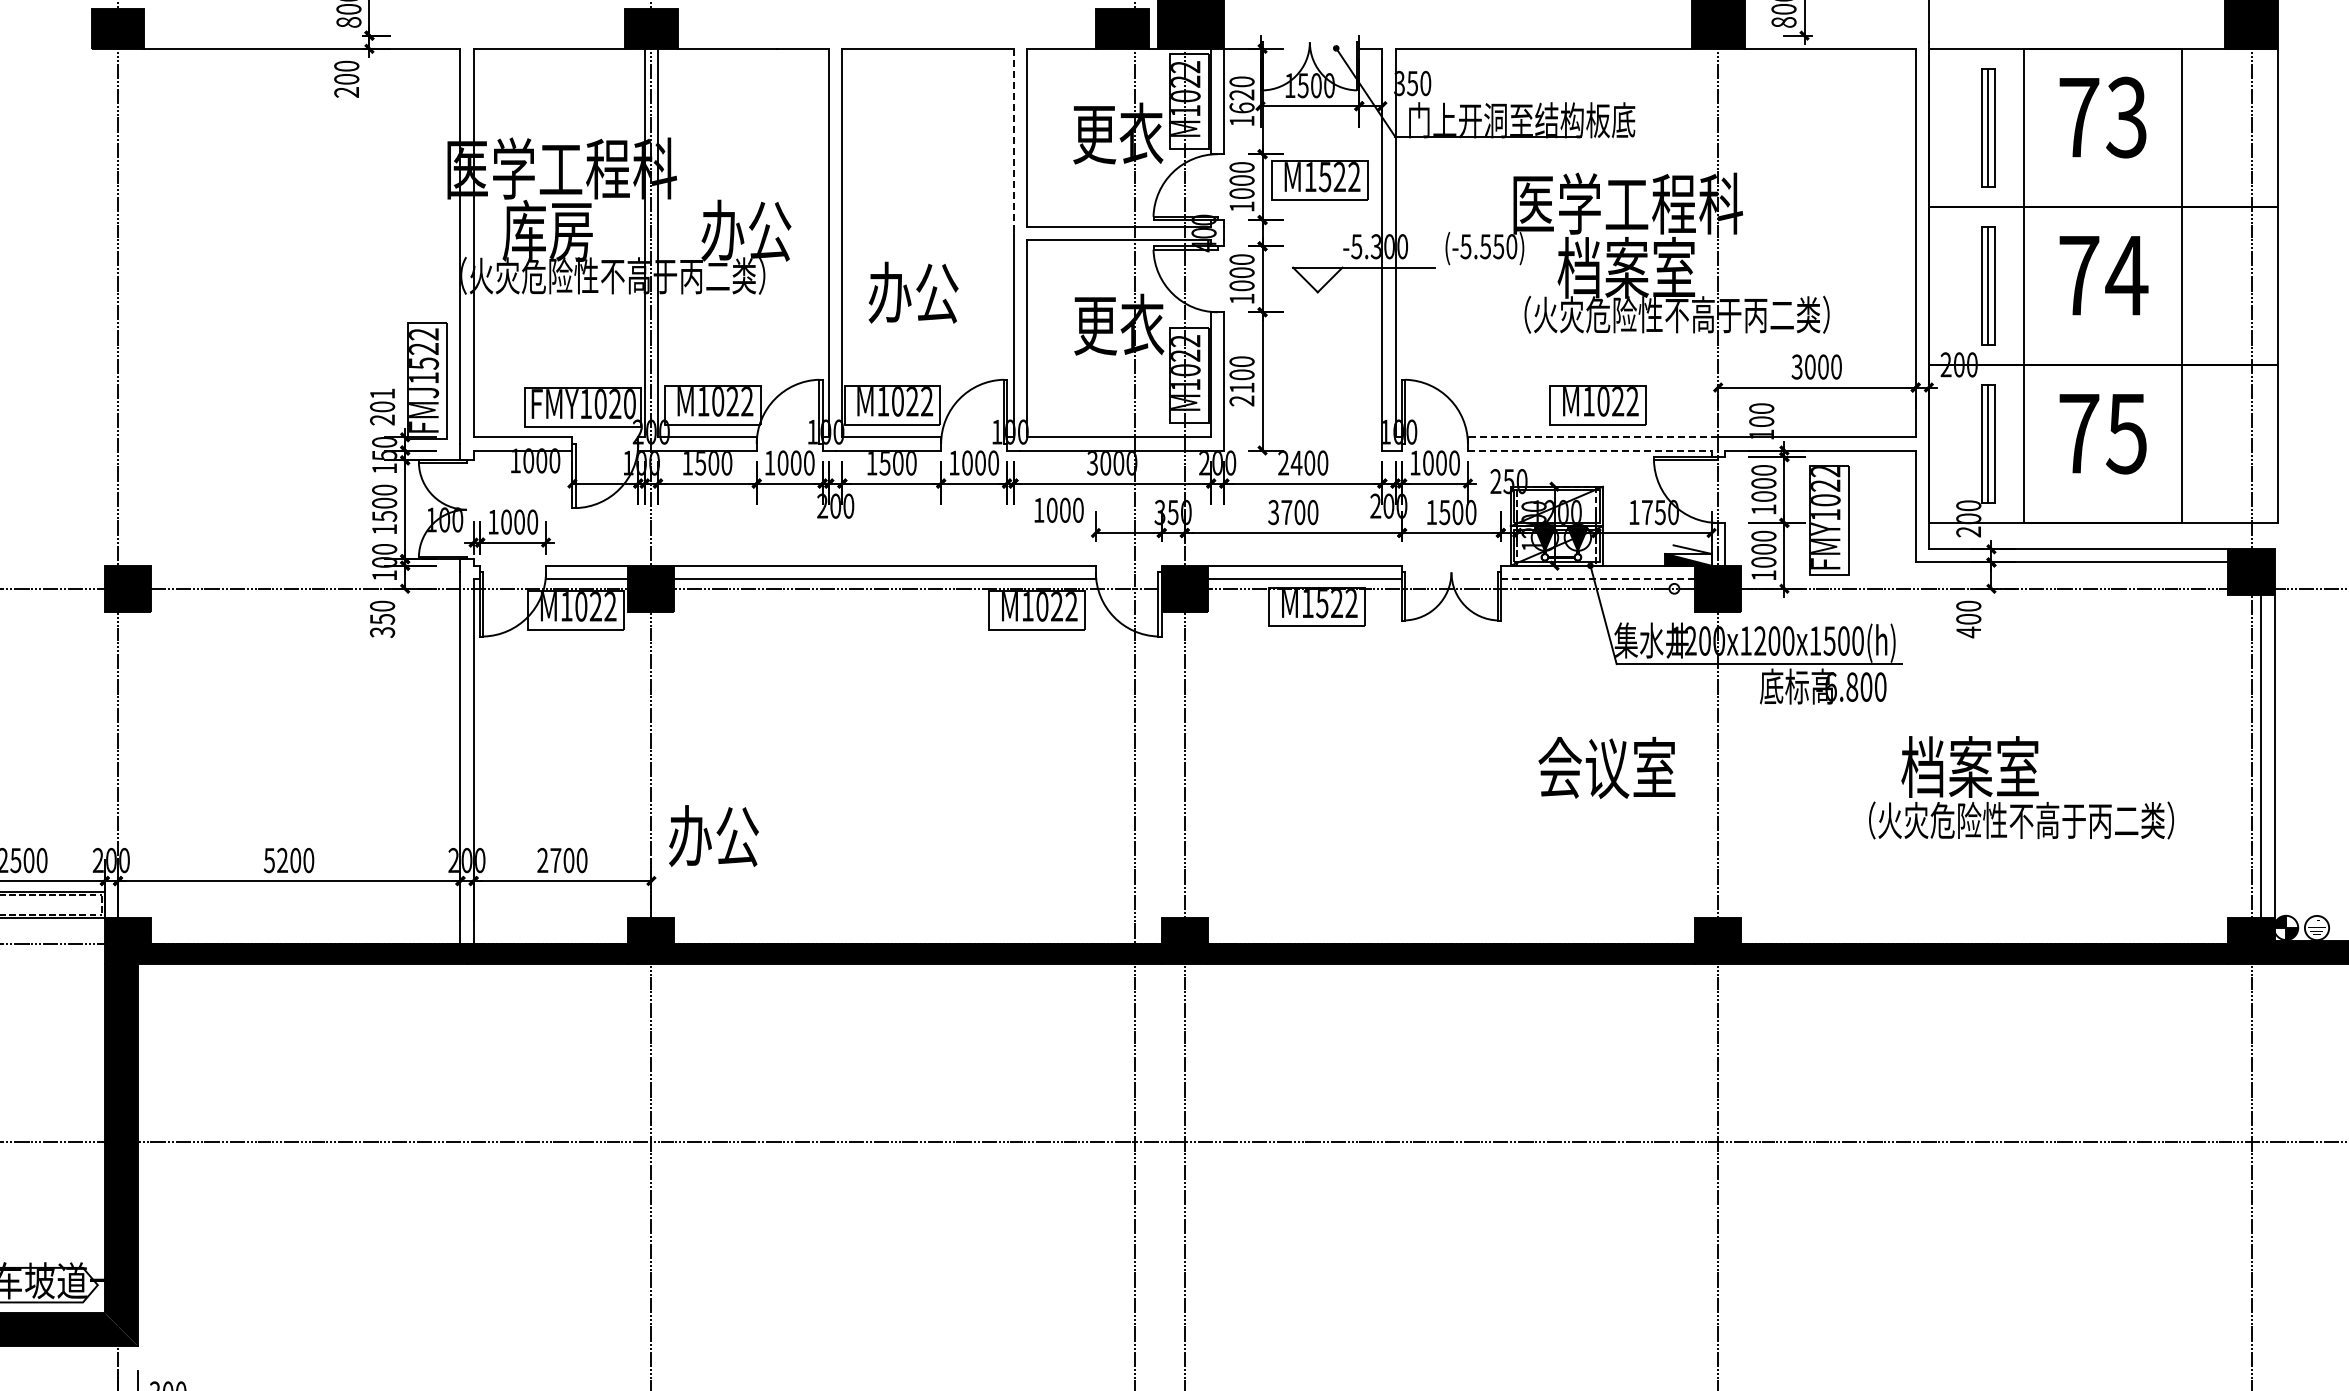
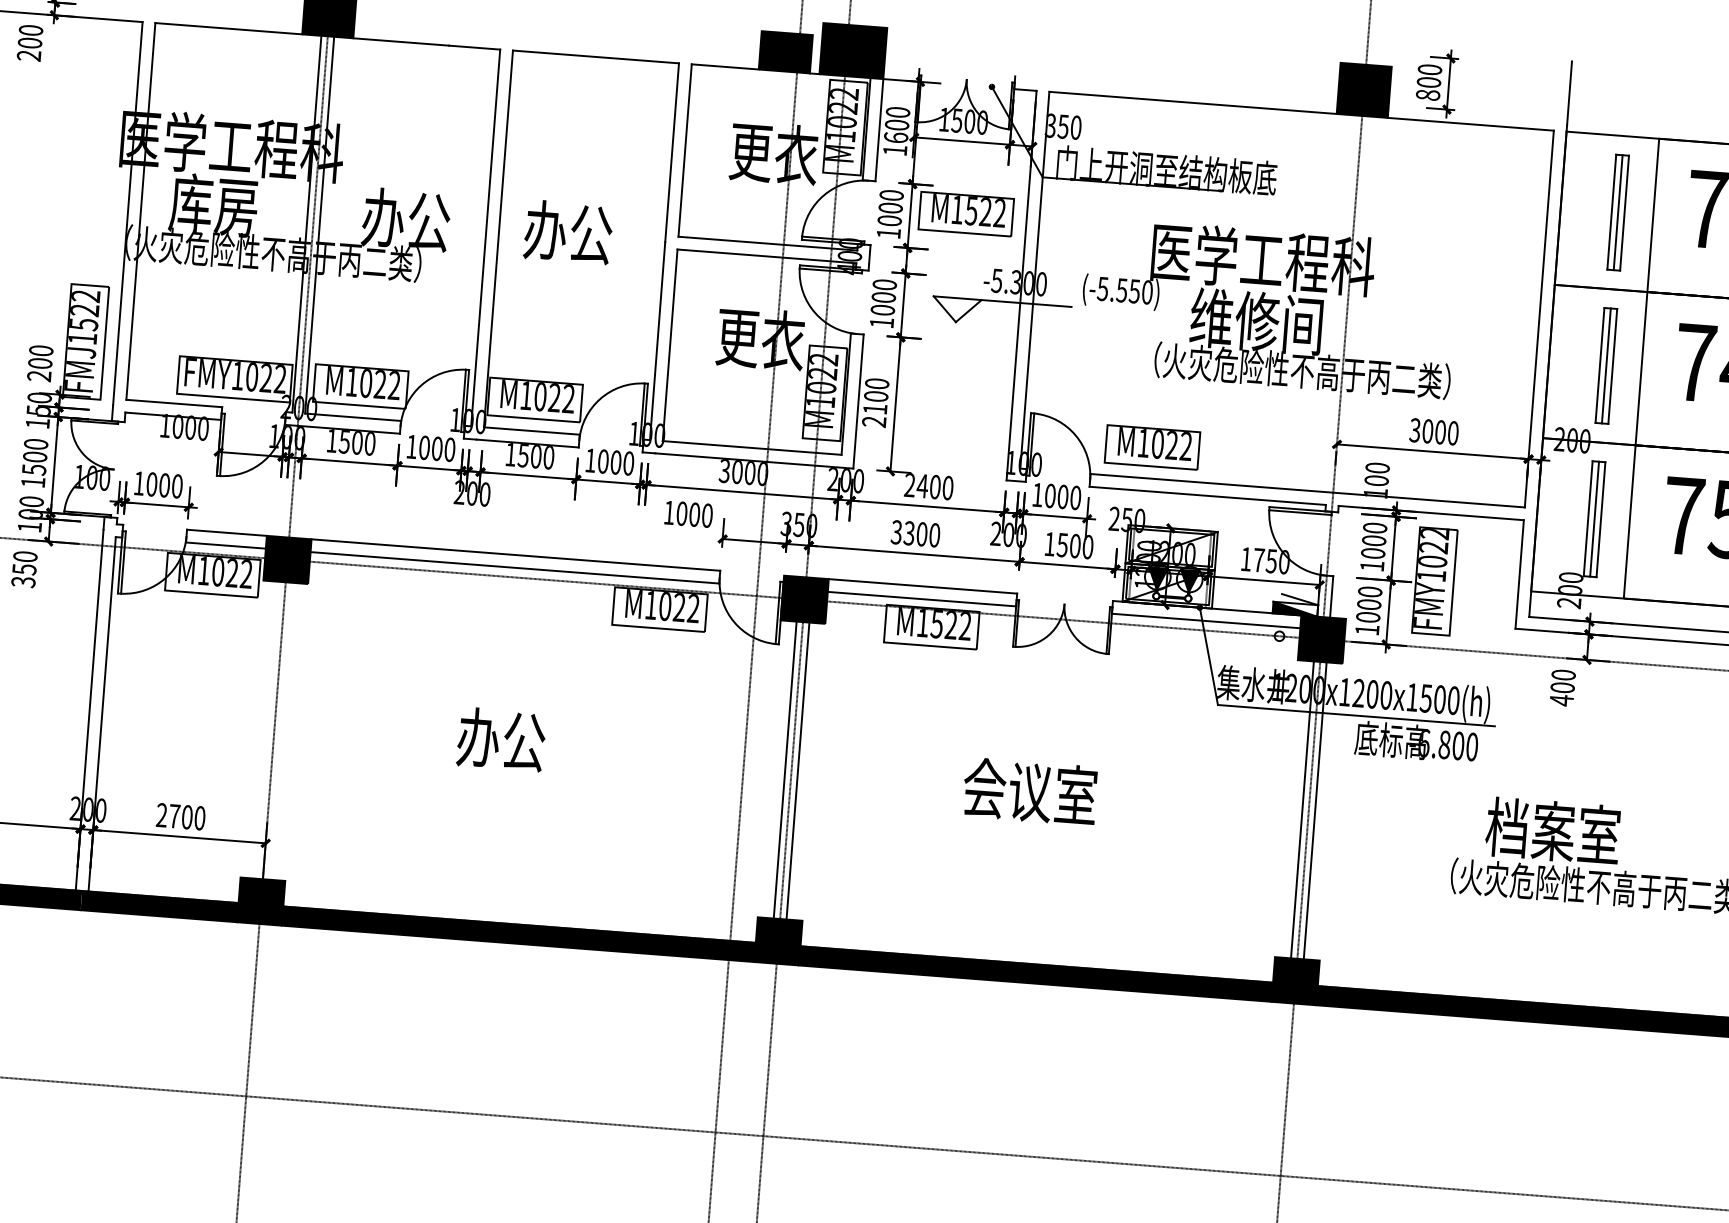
text: (1241, 94) -> (896, 124), 1620 -> 1600
line: (1013, 141) -> (672, 153), dashed -> solid
text: (1626, 267) -> (1257, 321), 档案室 -> 维修间
text: (913, 292) -> (568, 232), moved
text: (382, 393) -> (41, 350), 201 -> 200
text: (629, 404) -> (280, 379), FMY1020 -> FMY1022
part: (1597, 405) -> (1151, 447), moved
line: (1592, 437) -> (1211, 483), dashed -> solid
line: (1589, 450) -> (1207, 495), dashed -> solid
text: (1286, 512) -> (909, 533), 3700 -> 3300
line: (1598, 578) -> (1206, 620), dashed -> solid
line: (1178, 764) -> (785, 769), added
line: (1191, 764) -> (798, 770), added
line: (1711, 764) -> (1302, 809), added
line: (1724, 764) -> (1315, 810), added
text: (1606, 767) -> (1029, 791), moved
text: (713, 835) -> (501, 738), moved

